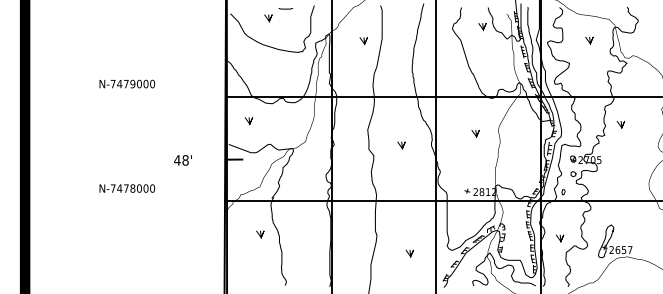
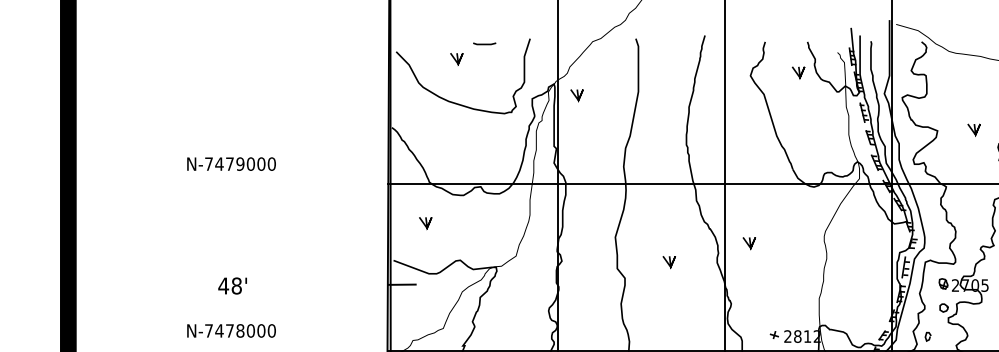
line: (589, 40) -> (974, 129), moved
line: (363, 41) -> (576, 96), moved
line: (475, 133) -> (749, 243), moved
text: (182, 160) -> (231, 286), moved

